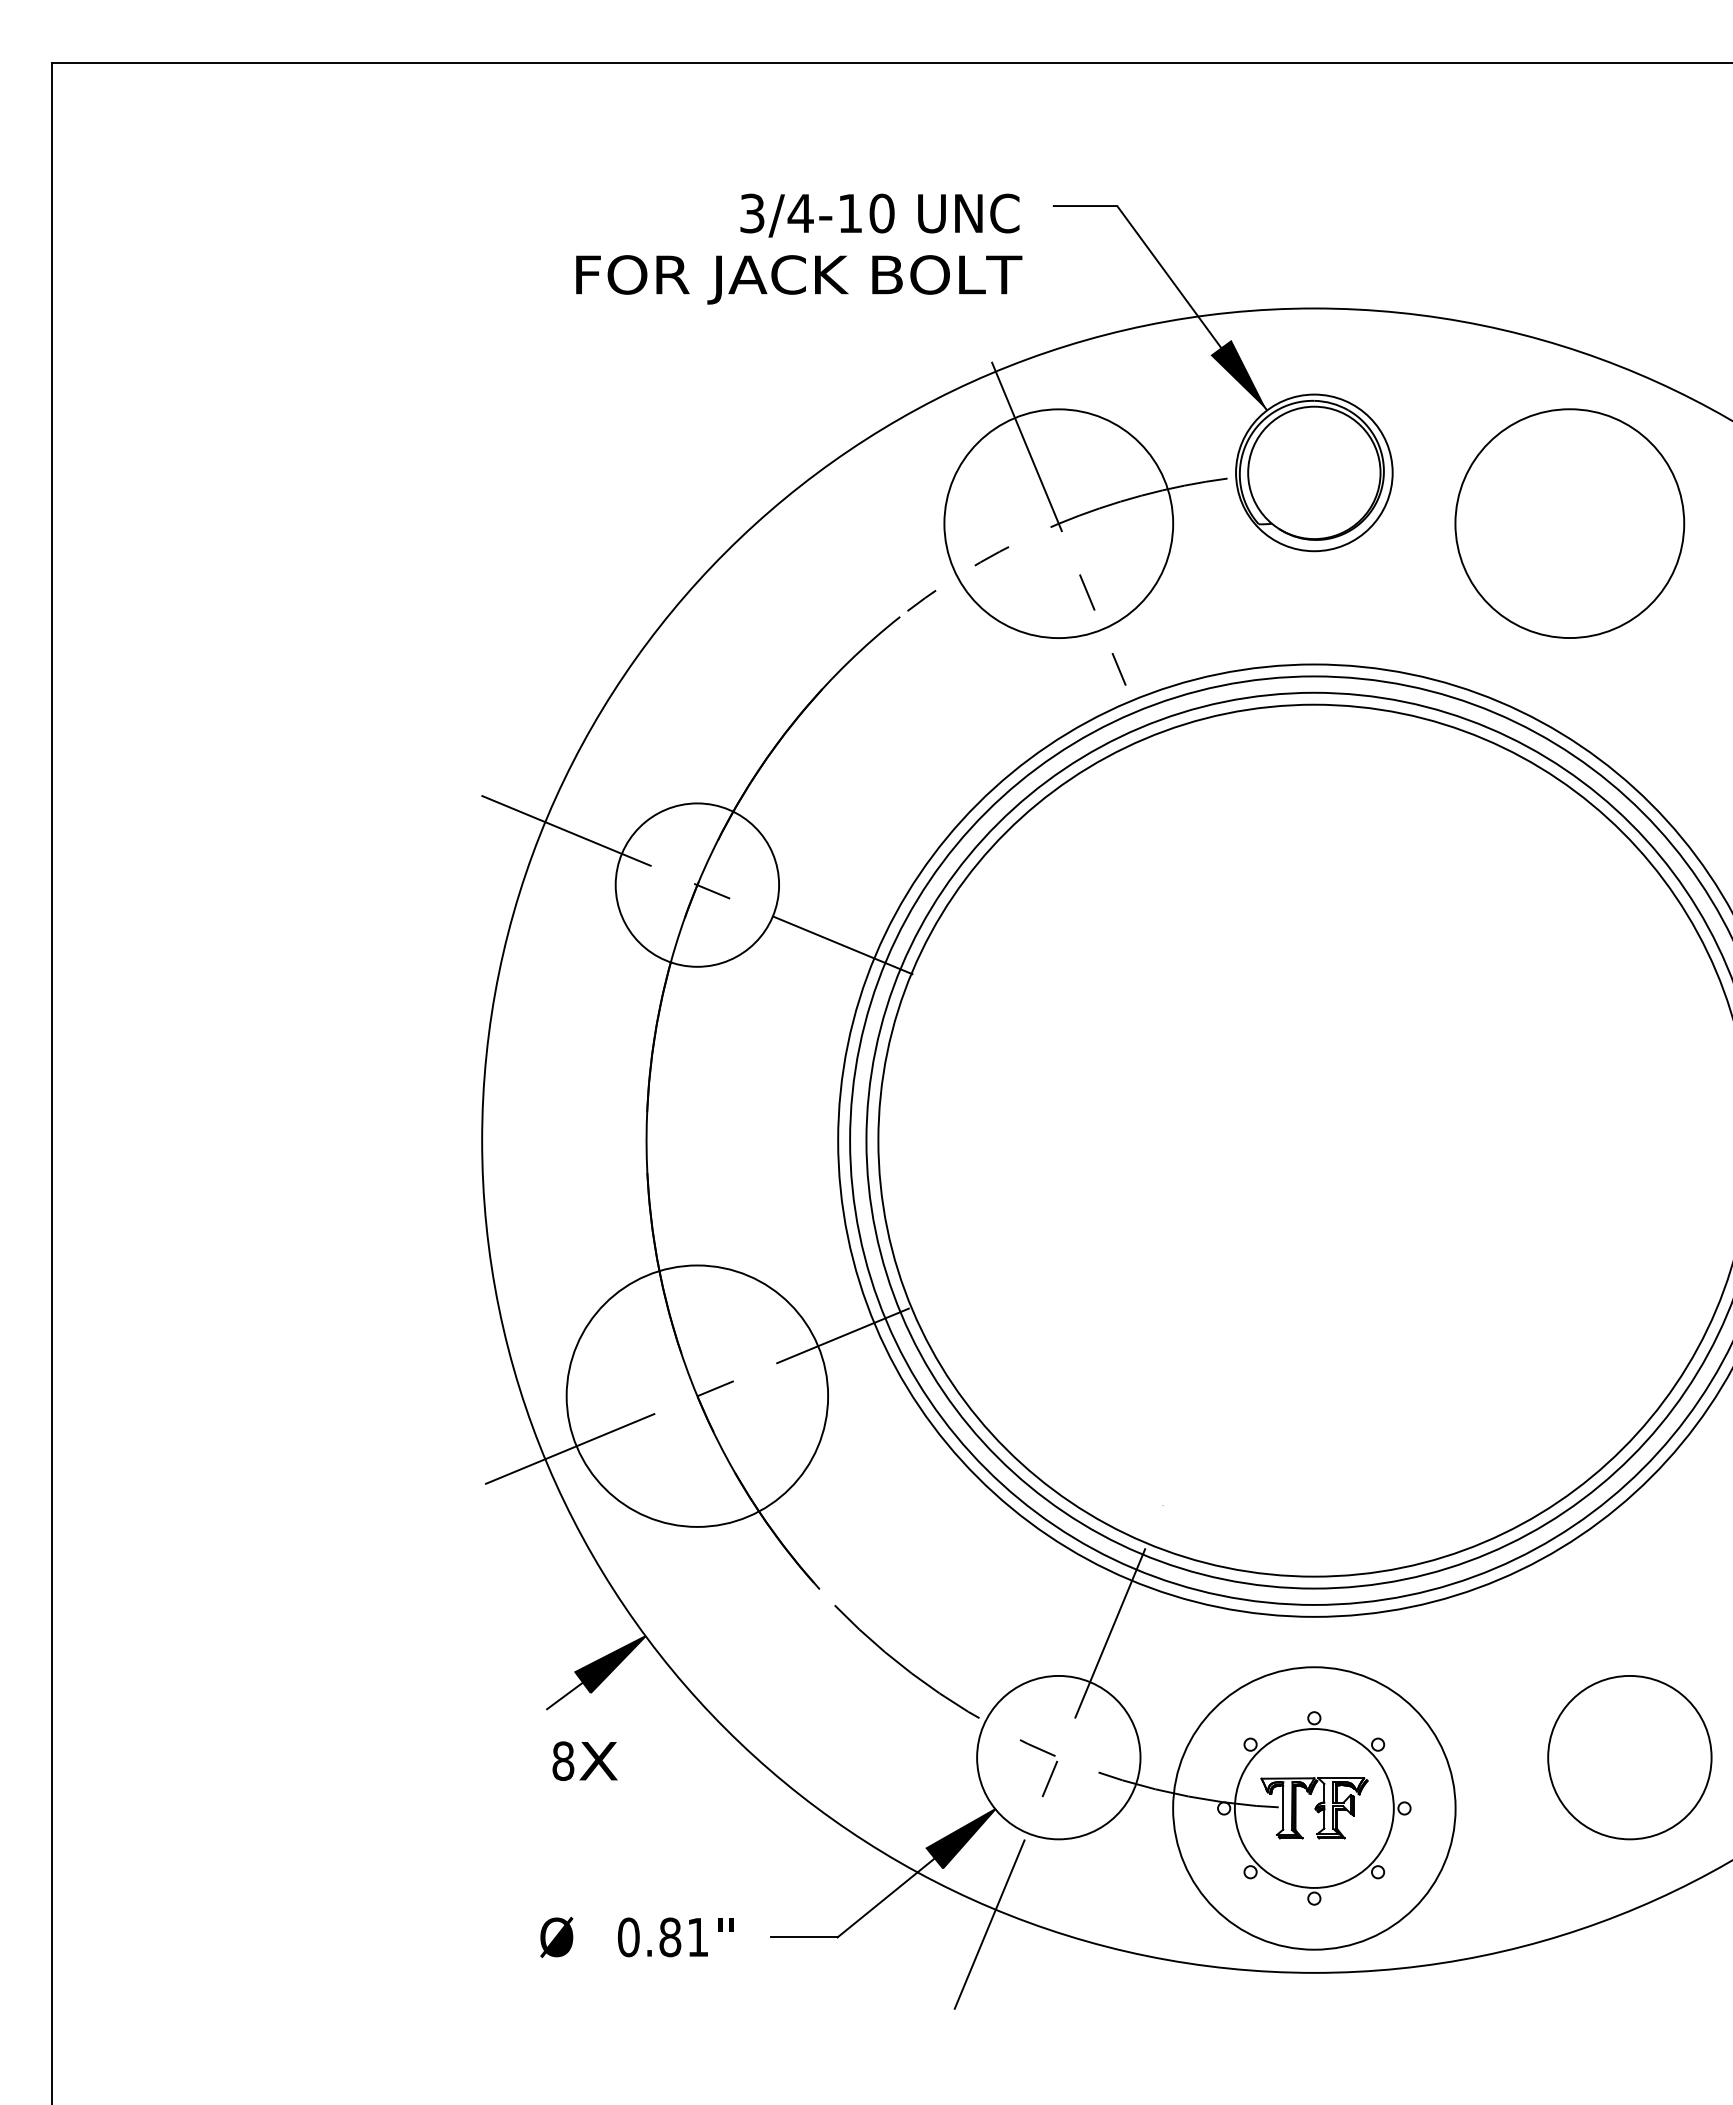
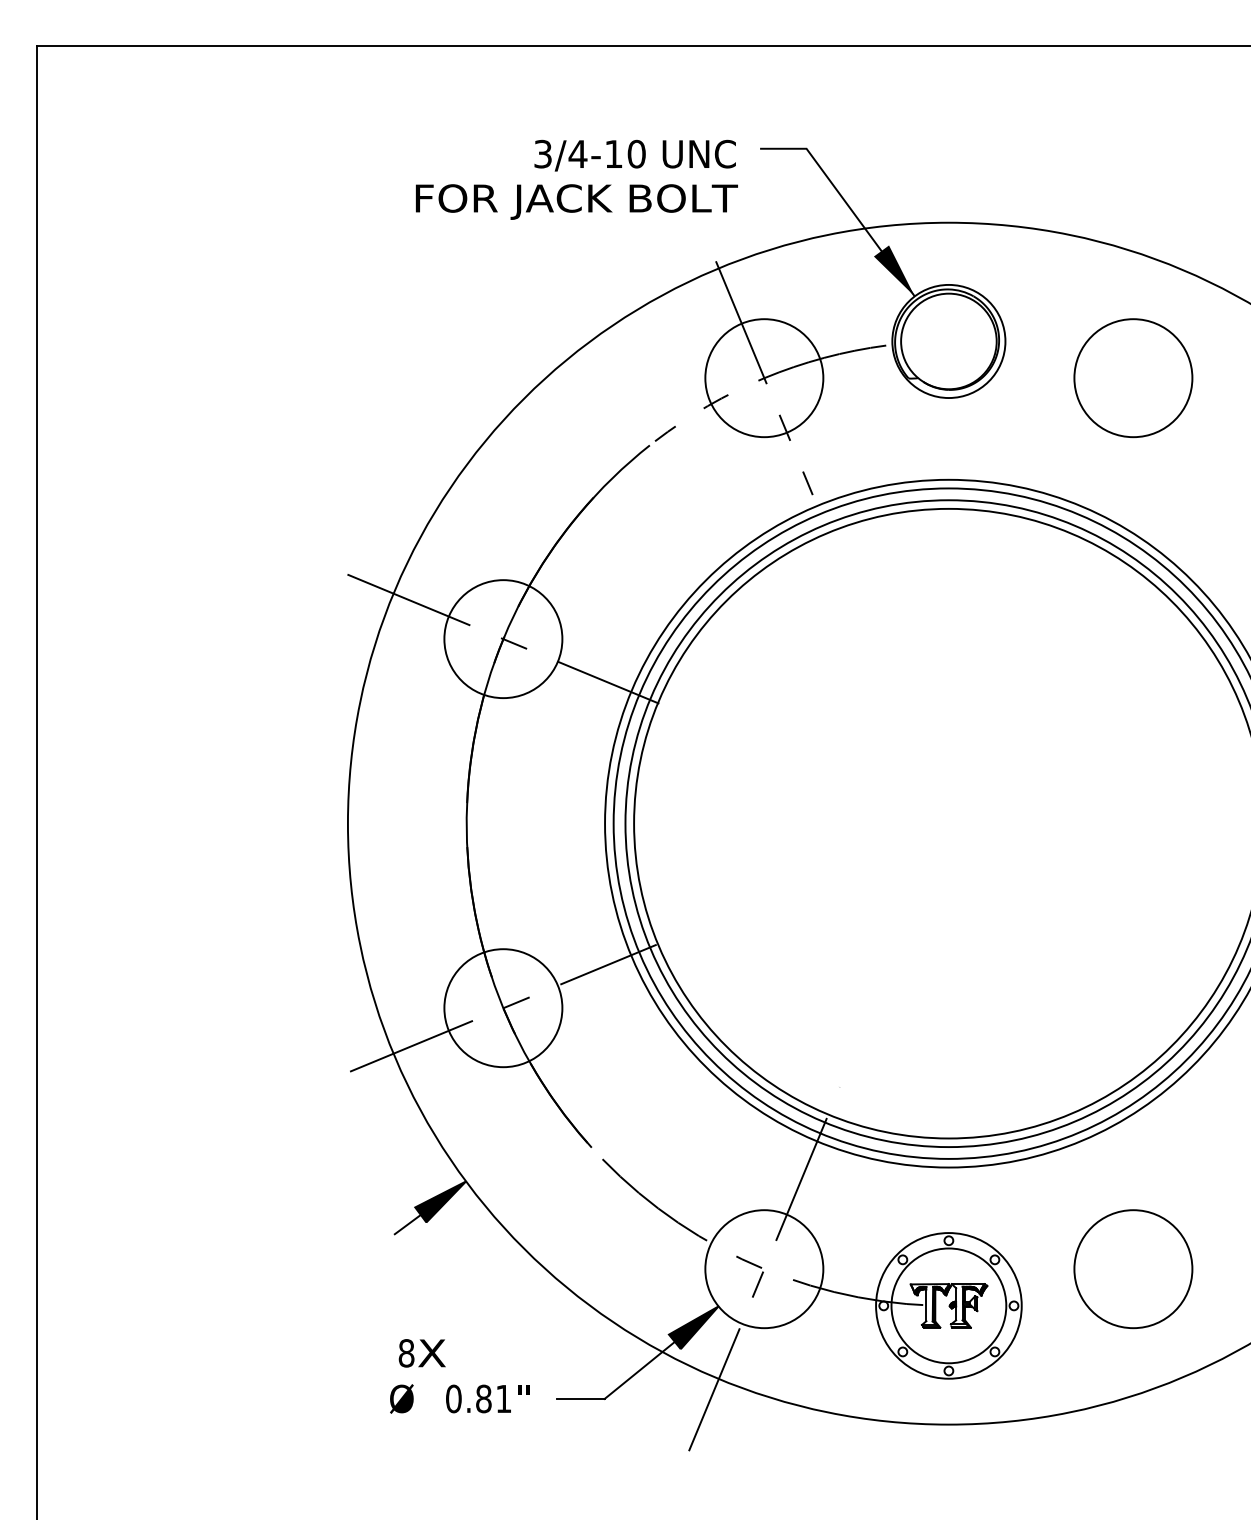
circle: (1058, 523) -> (764, 378), size x0.71
circle: (1569, 523) -> (1133, 378), size x0.71
circle: (697, 1395) -> (503, 1007), size x0.62
circle: (1629, 1757) -> (1133, 1269), moved
text: (584, 1760) -> (421, 1352), moved
circle: (1314, 1808) -> (949, 1305), size x0.71

